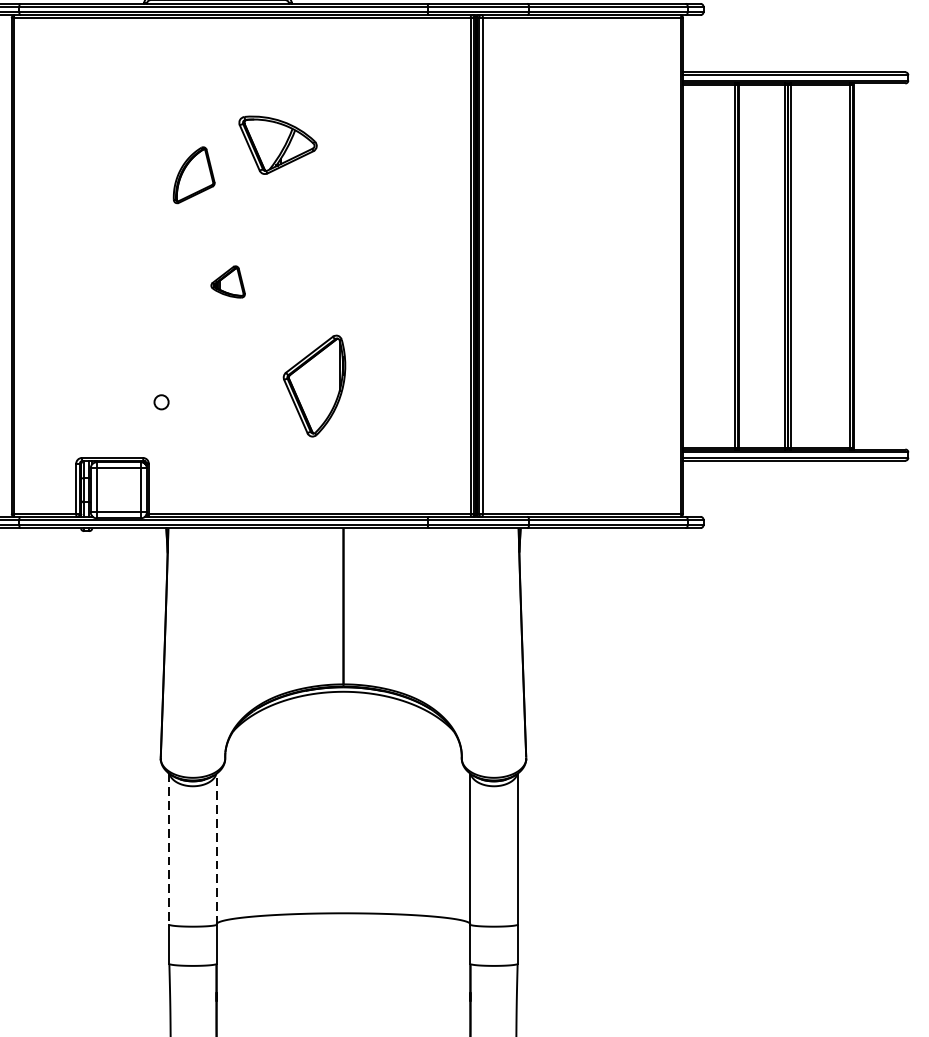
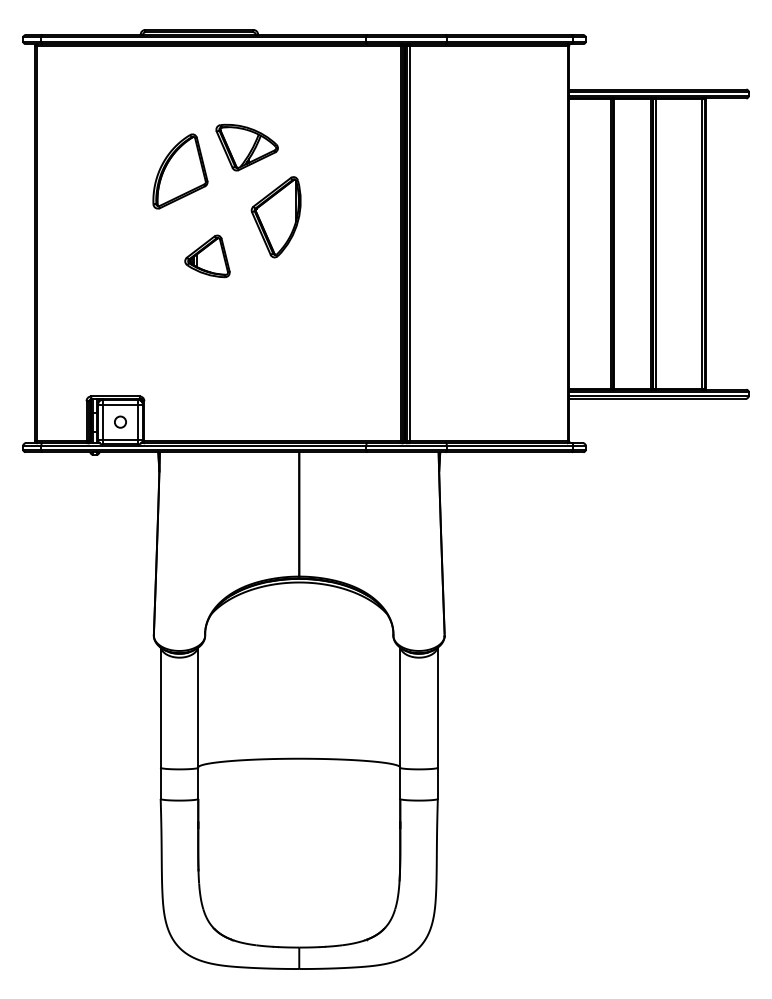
part: (194, 175) -> (180, 171), size x1.67
part: (228, 282) -> (207, 256), size x1.67
part: (313, 386) -> (275, 217), moved
circle: (161, 401) -> (120, 421), moved
line: (216, 848) -> (198, 707), dashed -> solid
line: (169, 850) -> (160, 708), dashed -> solid

